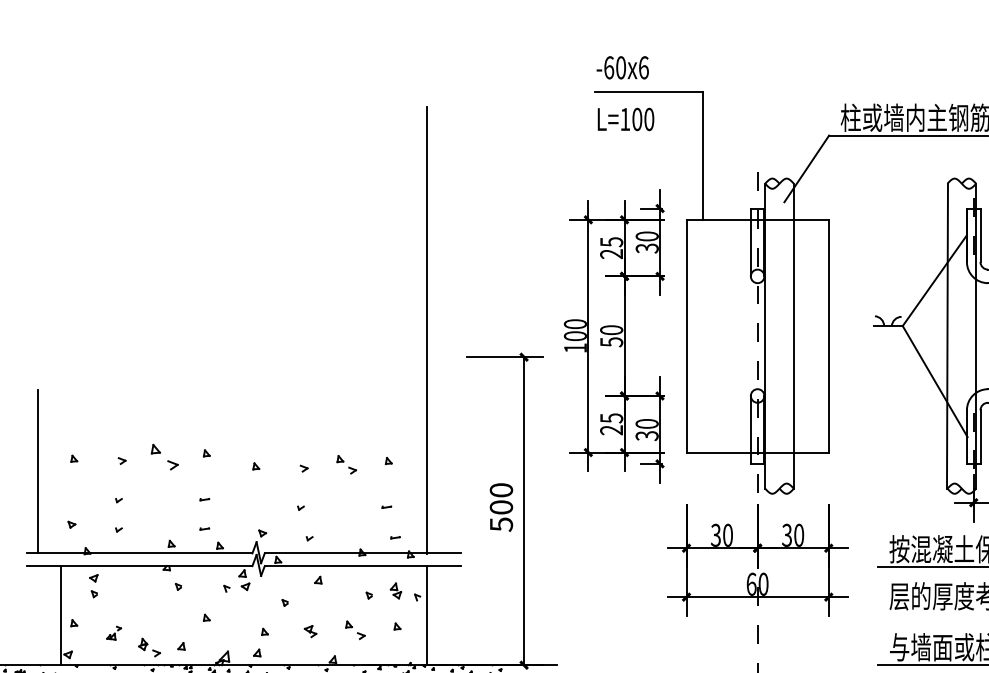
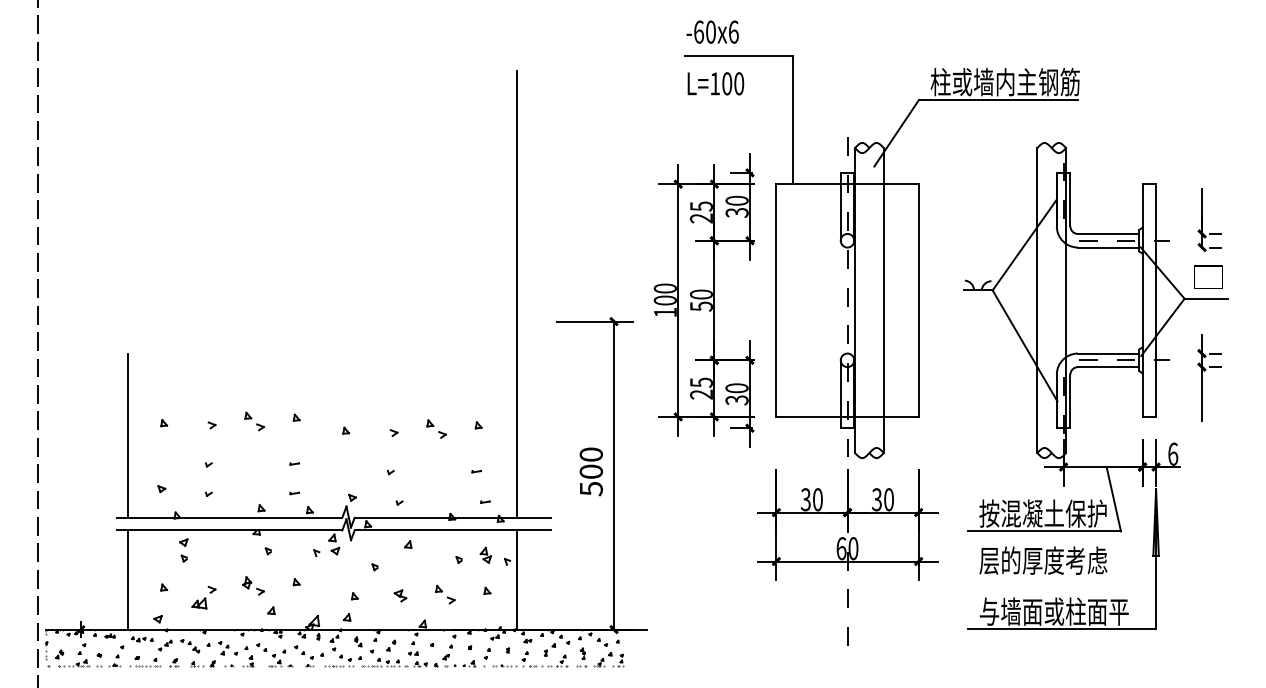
part: (164, 457) -> (254, 421), size x0.71
line: (60, 615) -> (127, 579), moved
part: (113, 633) -> (203, 597), size x1.67
part: (149, 647) -> (253, 585), moved

